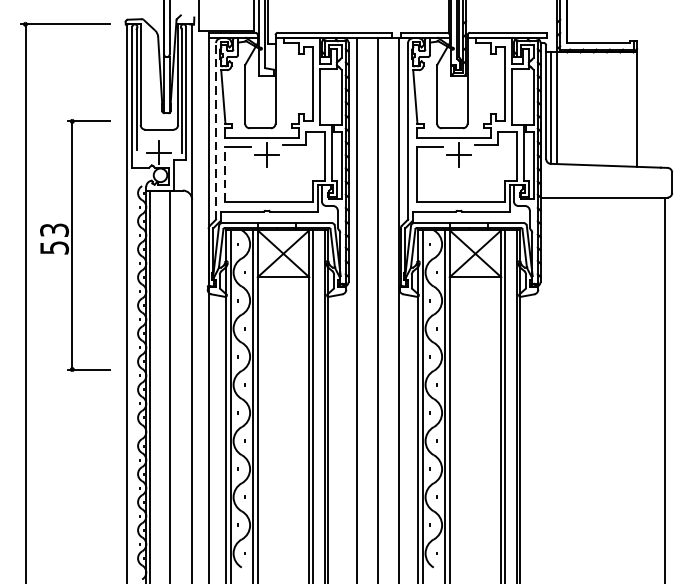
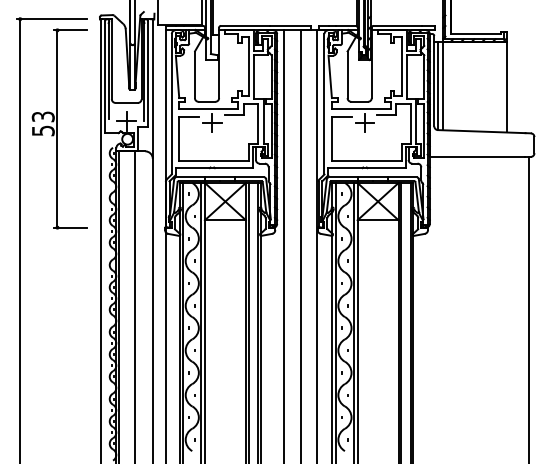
line: (215, 130) -> (171, 103), dashed -> solid
line: (225, 174) -> (179, 138), dashed -> solid
part: (74, 244) -> (59, 128), moved

